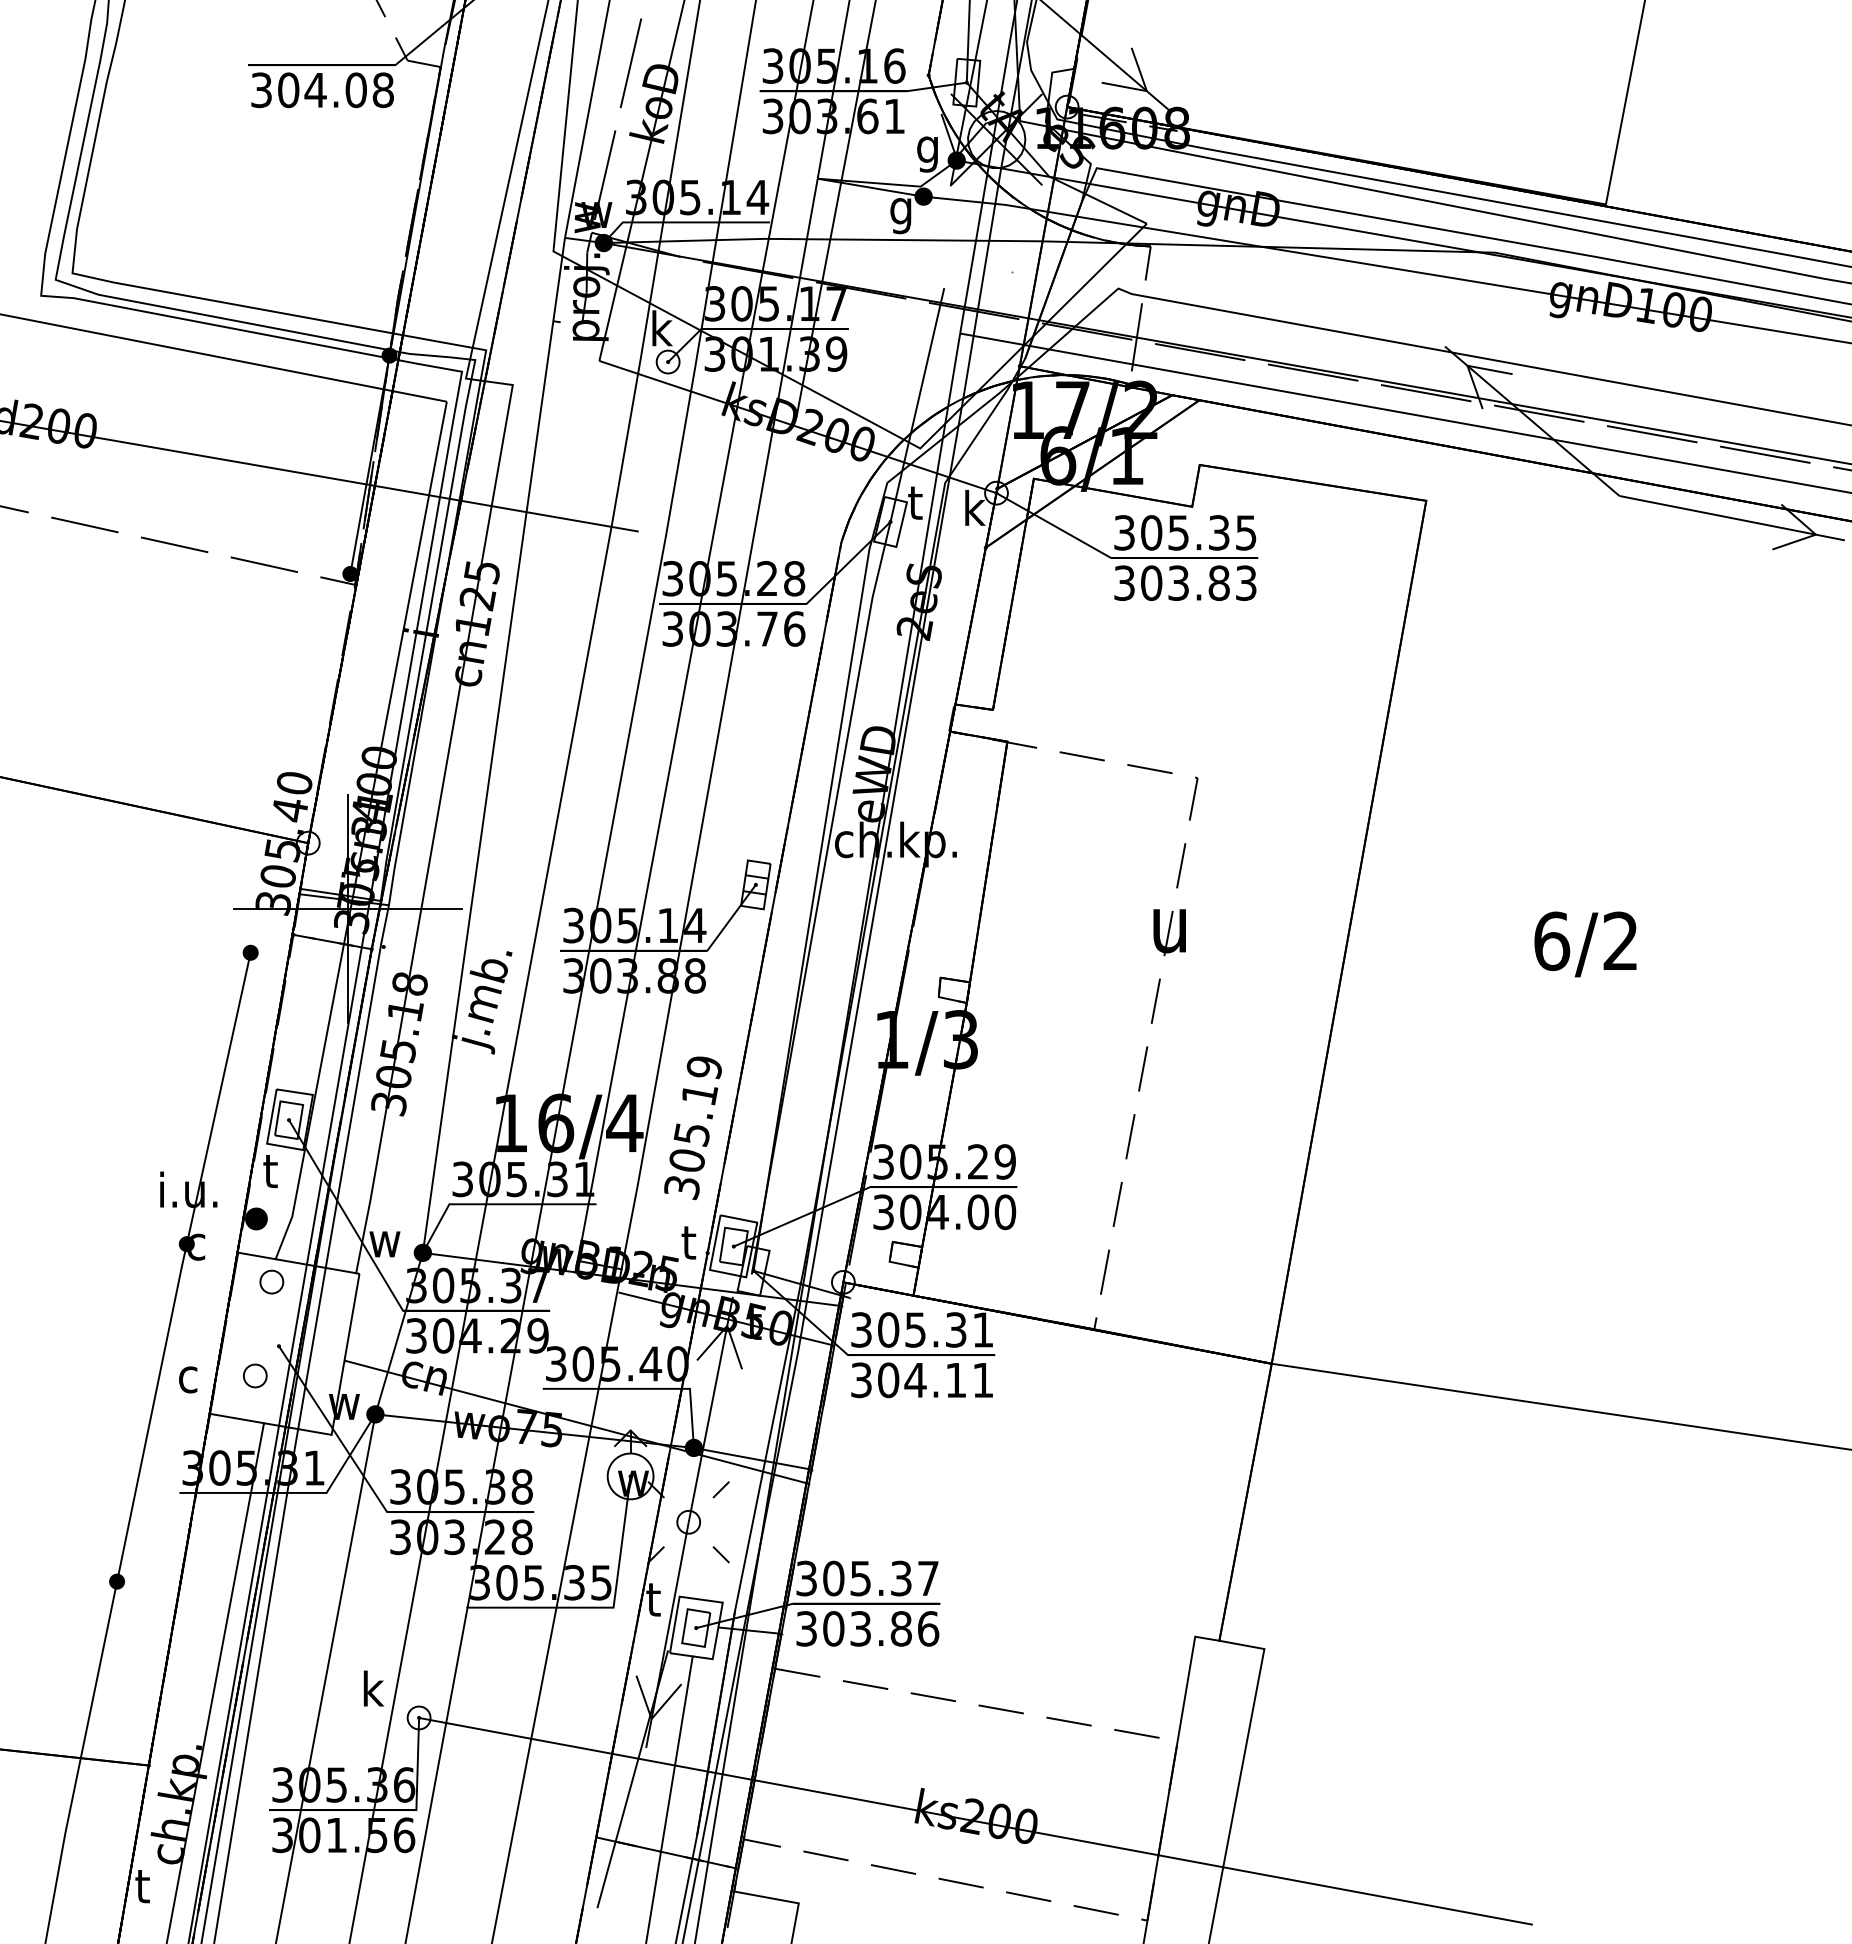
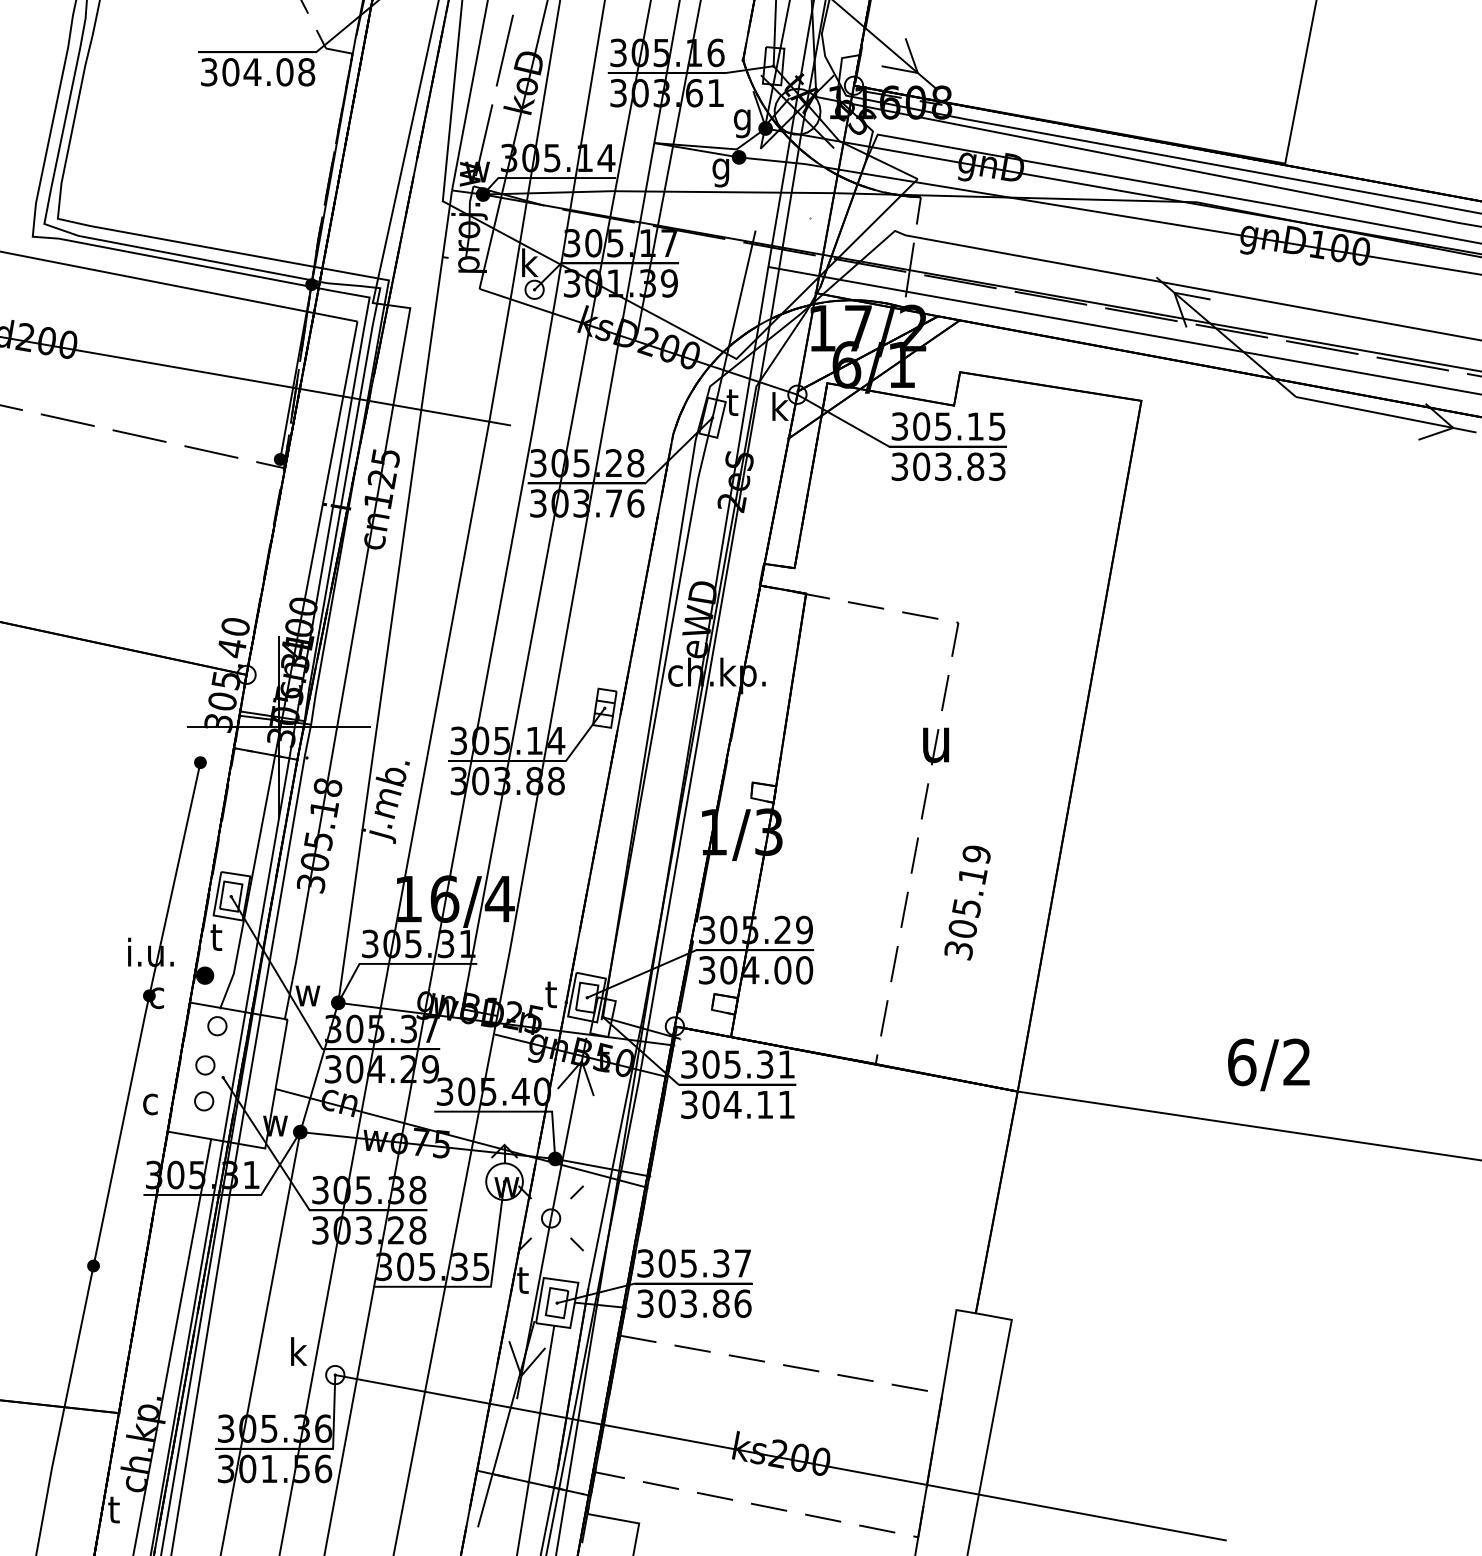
text: (1219, 532) -> (975, 426), 305.35 -> 305.15
text: (1585, 944) -> (1268, 1064), moved
text: (692, 1128) -> (967, 903), moved
part: (256, 1330) -> (205, 1064), added

